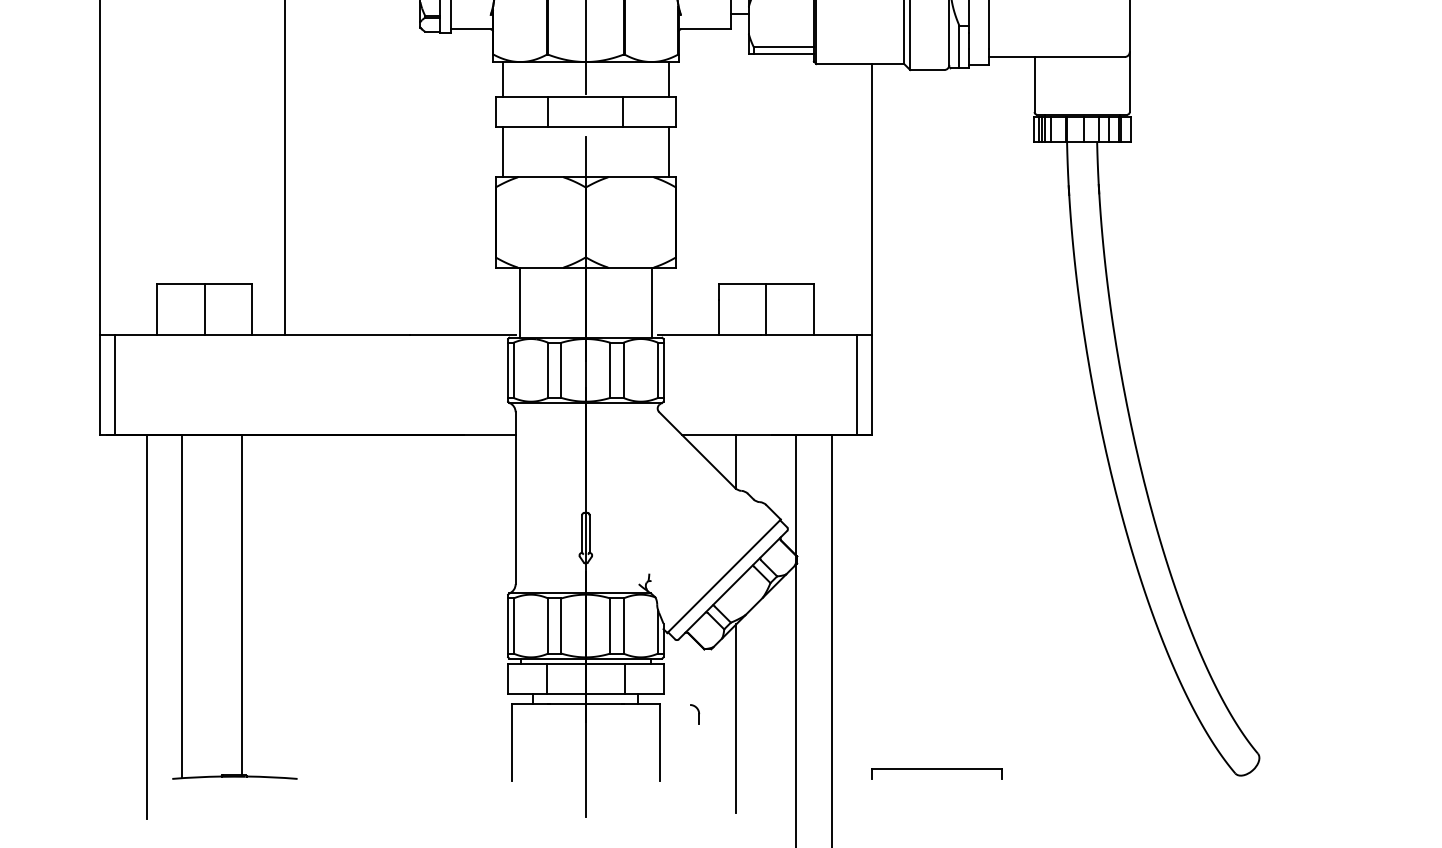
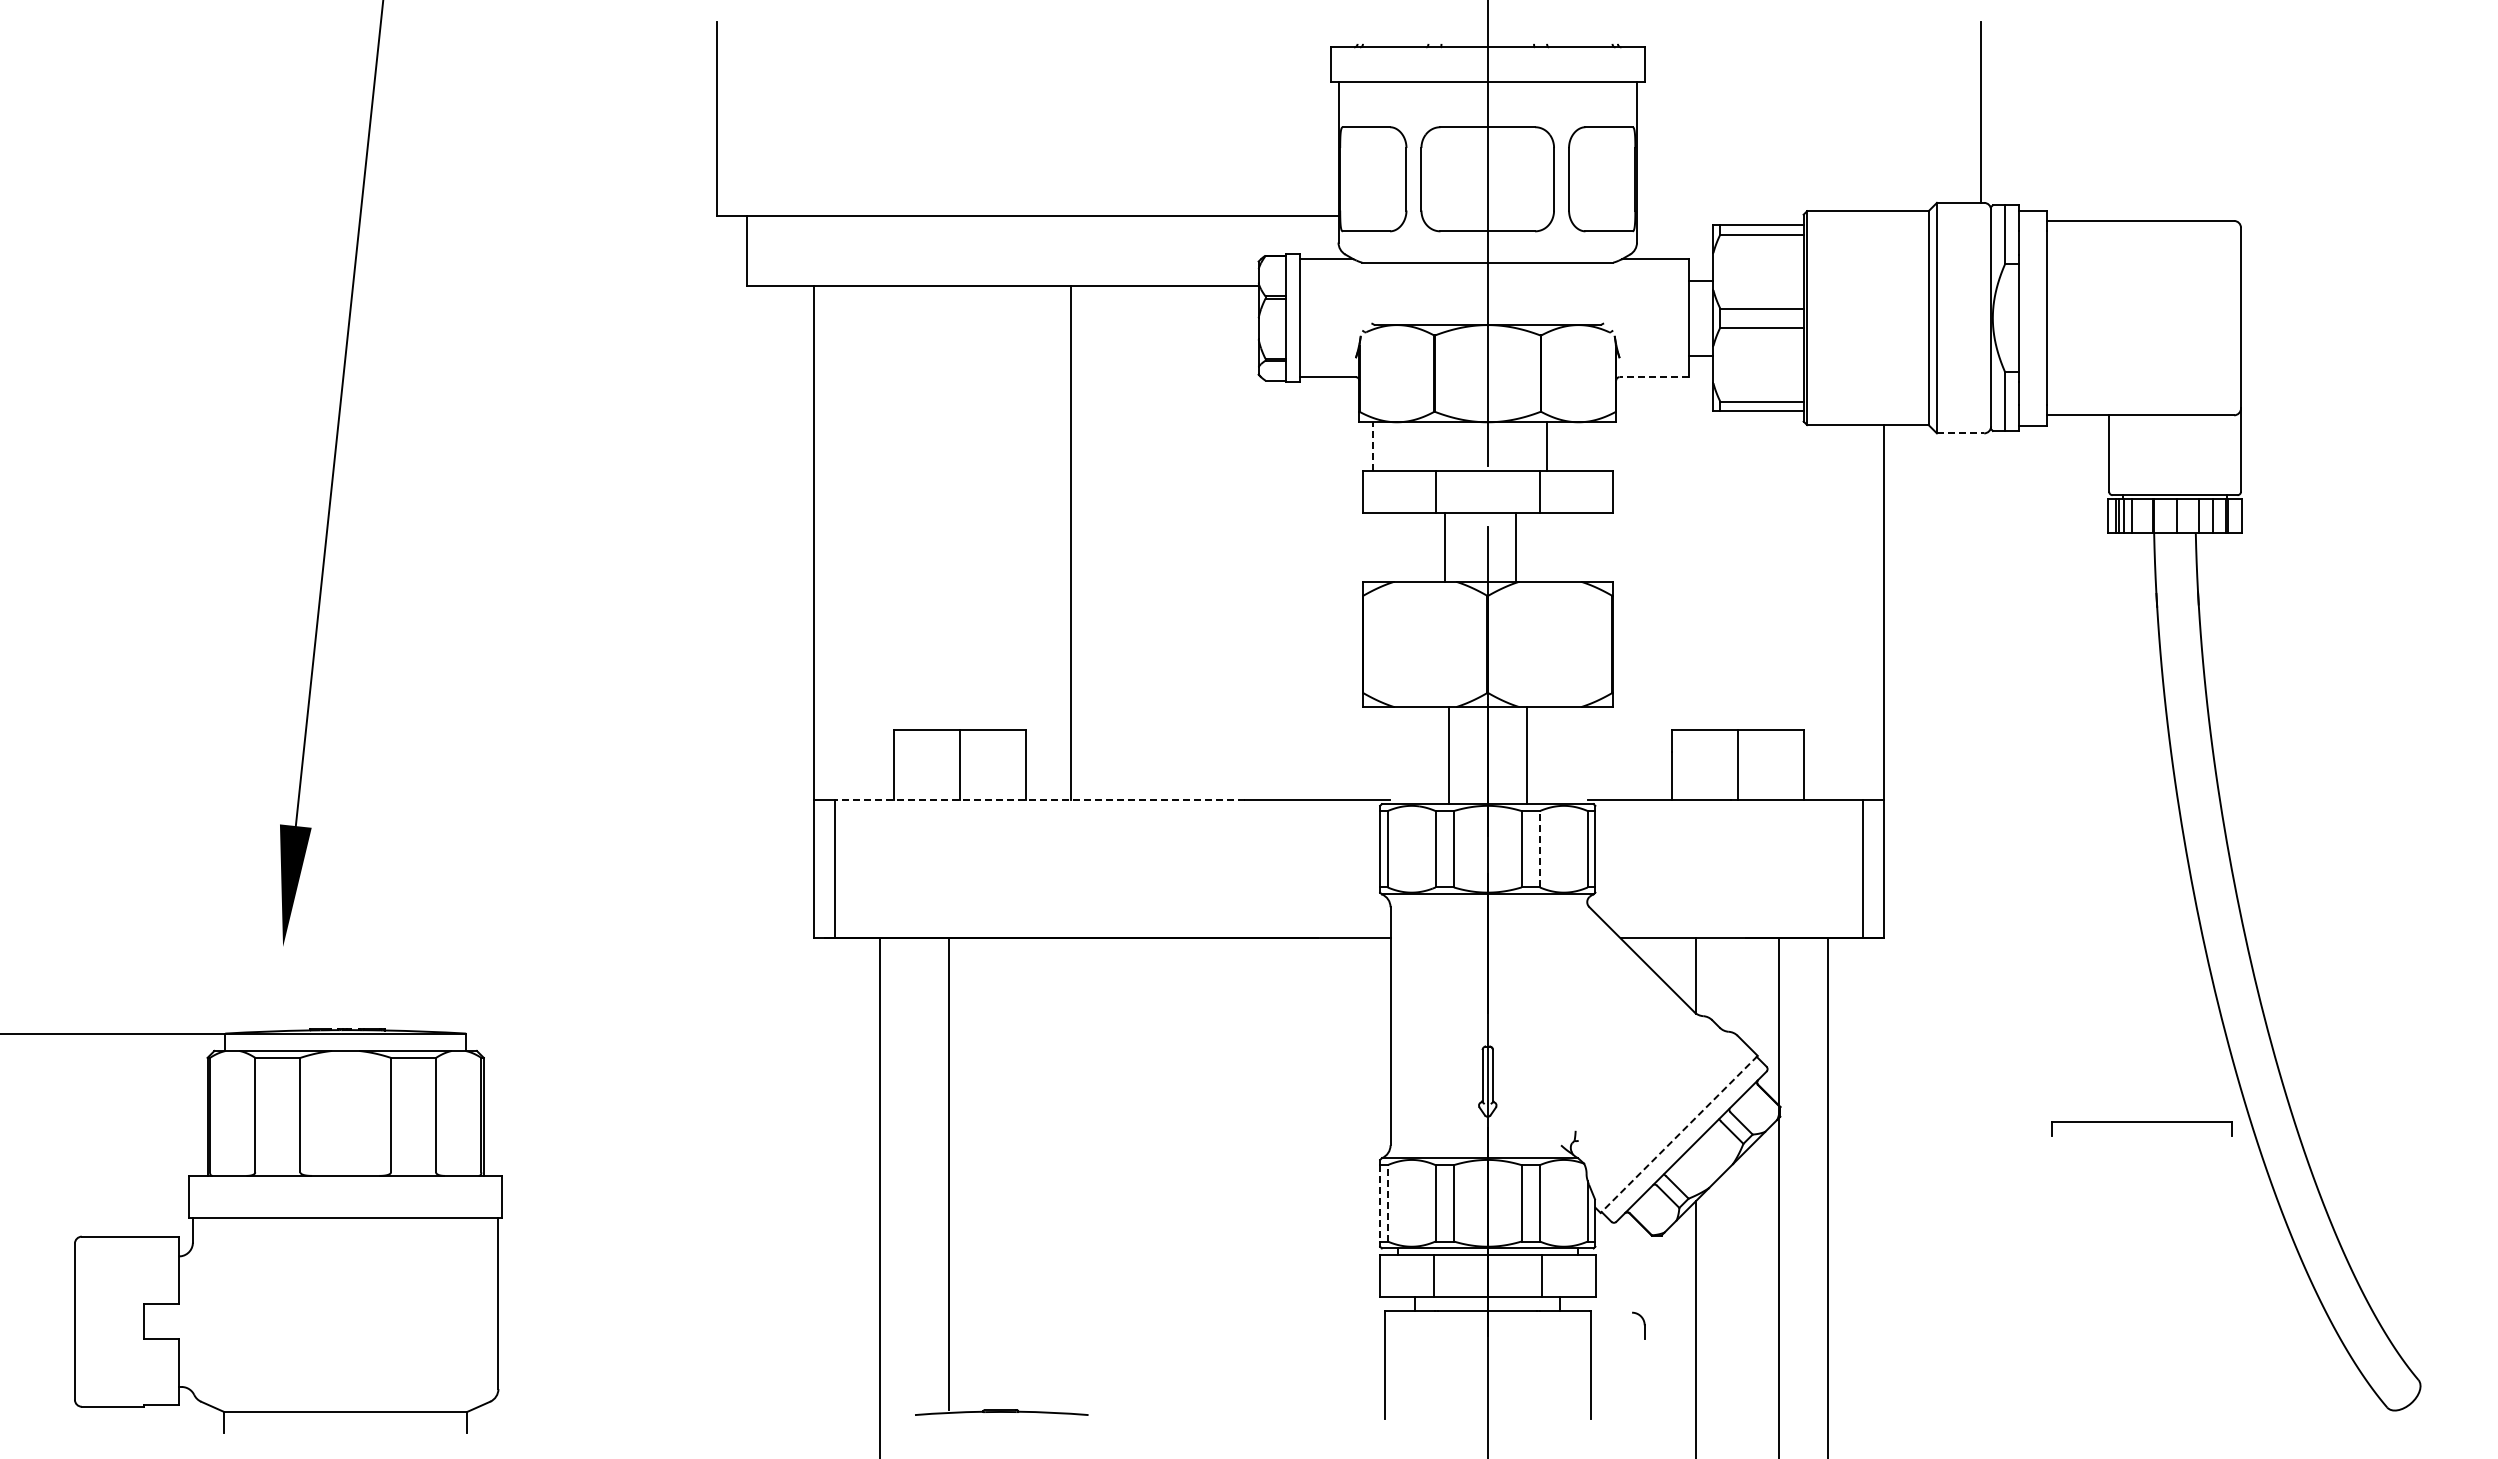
line: (706, 29) -> (1654, 377), solid -> dashed
line: (927, 70) -> (1960, 433), solid -> dashed
line: (502, 79) -> (1372, 446), solid -> dashed
line: (669, 79) -> (1547, 446), moved
line: (502, 151) -> (1444, 546), moved
line: (669, 151) -> (1516, 546), moved
line: (519, 302) -> (1449, 755), moved
line: (652, 302) -> (1527, 755), moved
line: (262, 334) -> (1039, 799), solid -> dashed
line: (623, 369) -> (1539, 848), solid -> dashed
line: (723, 576) -> (1678, 1134), solid -> dashed
line: (242, 605) -> (949, 1174), moved
line: (182, 606) -> (928, 1176), removed
line: (513, 625) -> (1387, 1202), solid -> dashed
line: (508, 626) -> (1380, 1203), solid -> dashed
part: (936, 774) -> (2141, 1128), moved

